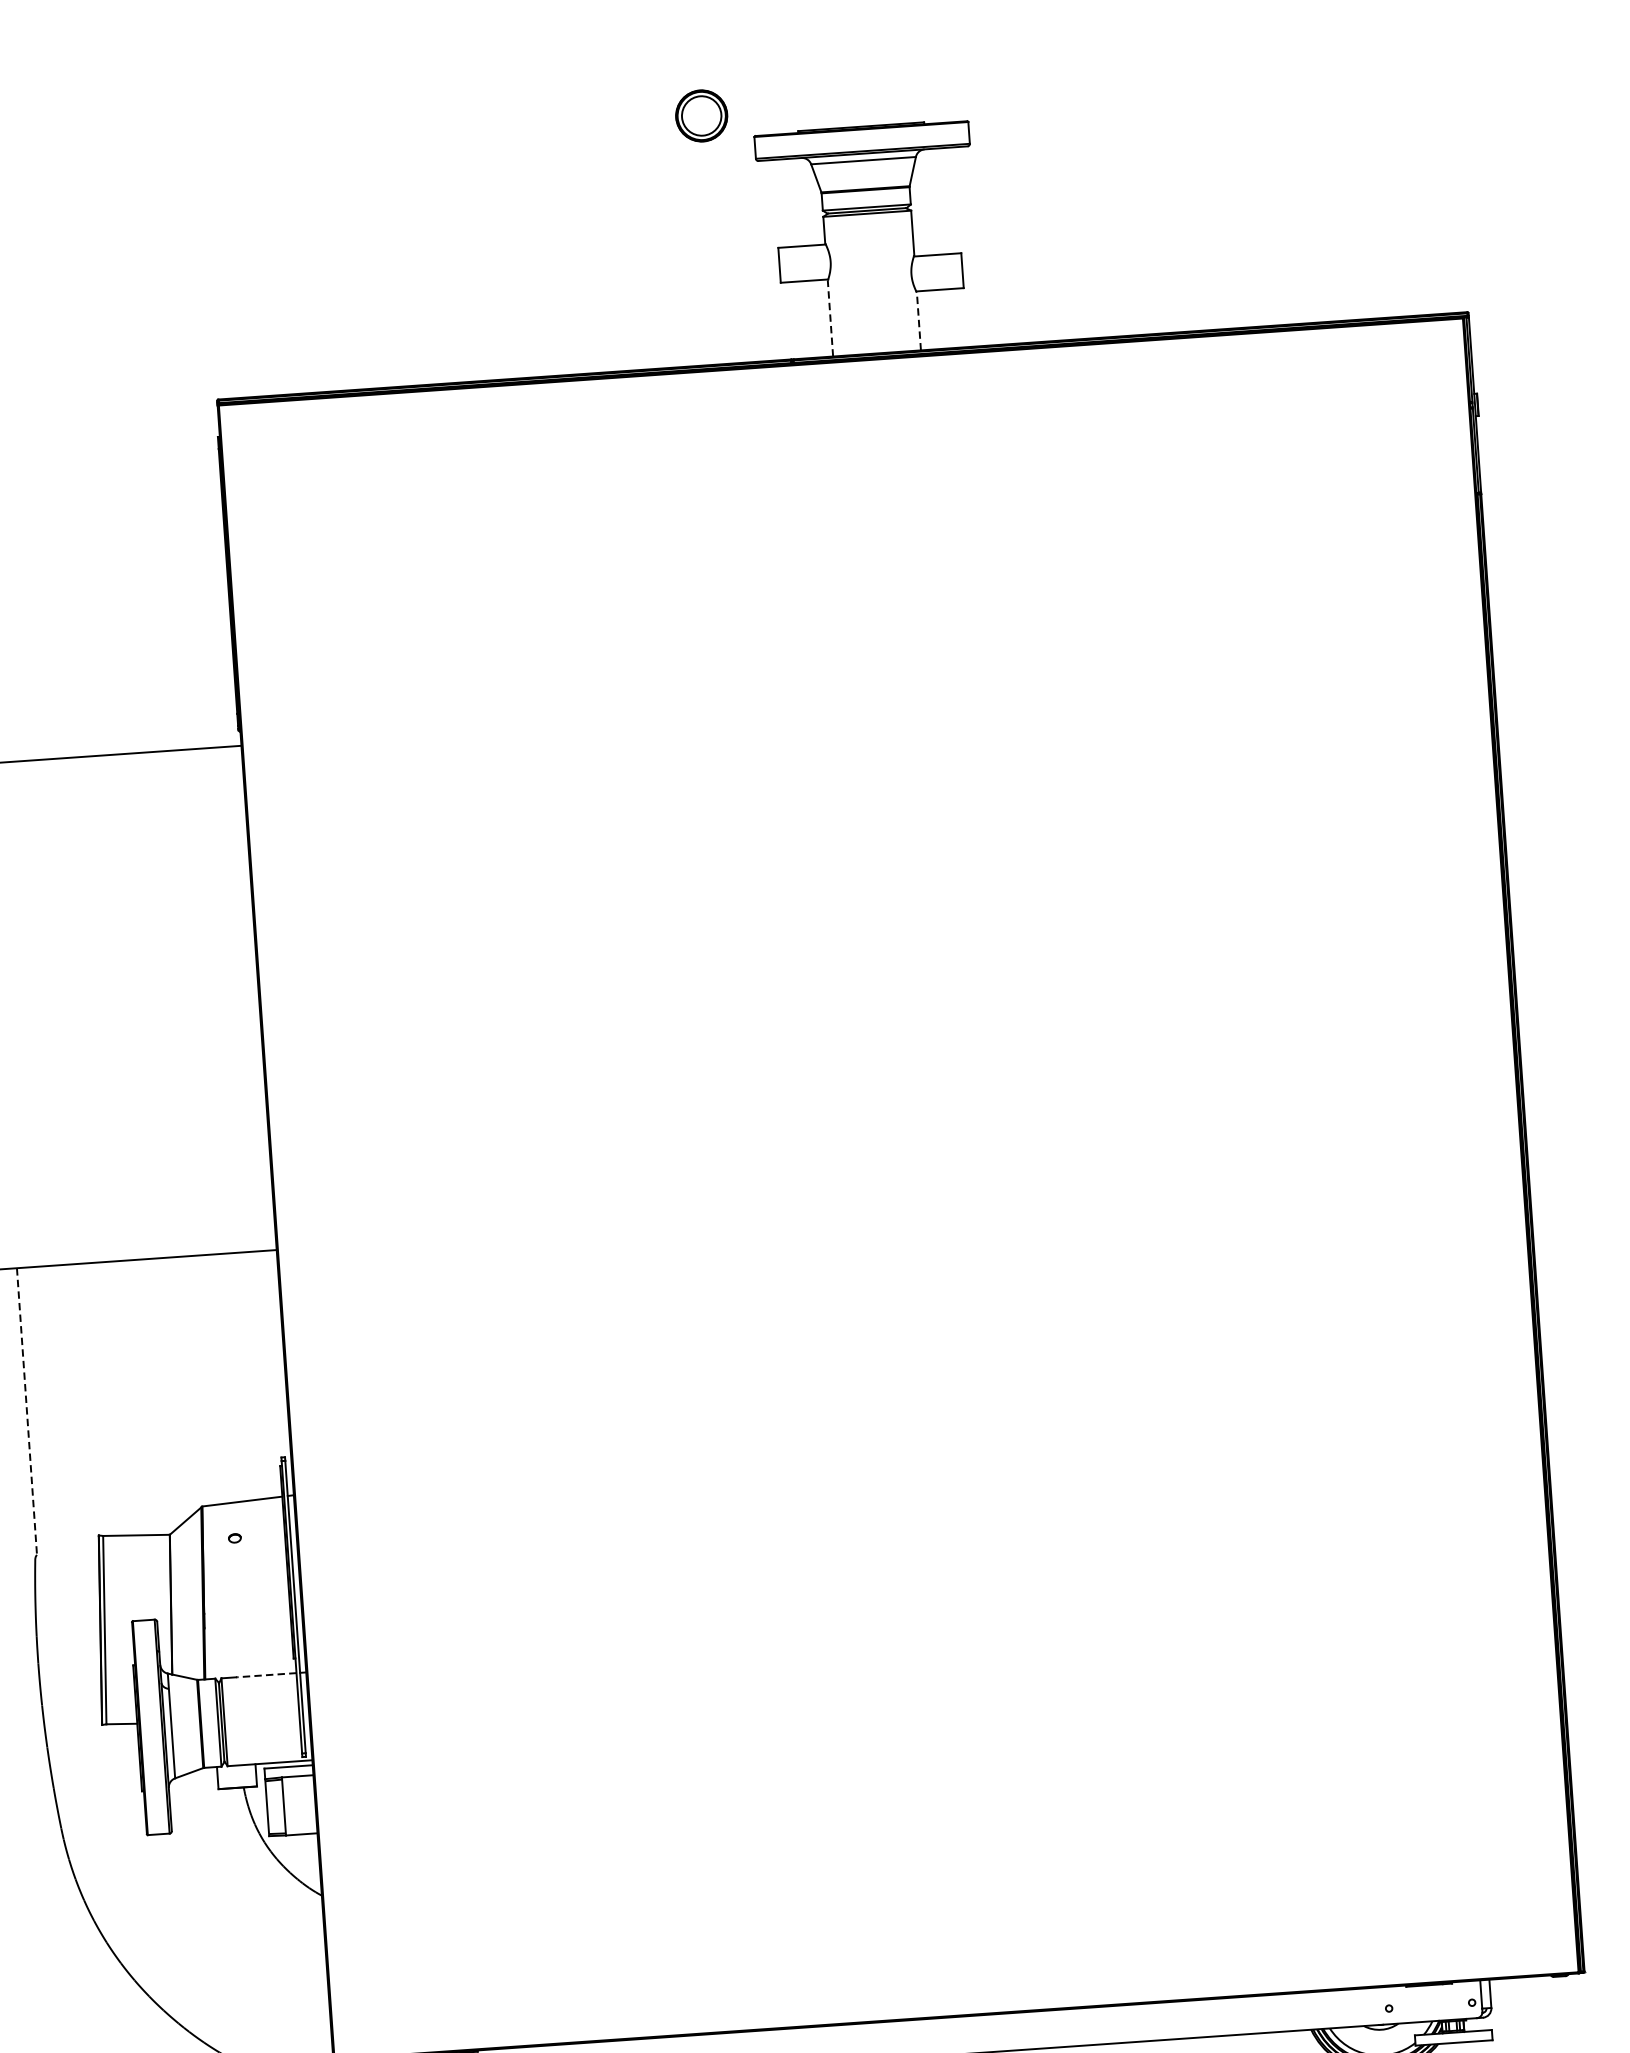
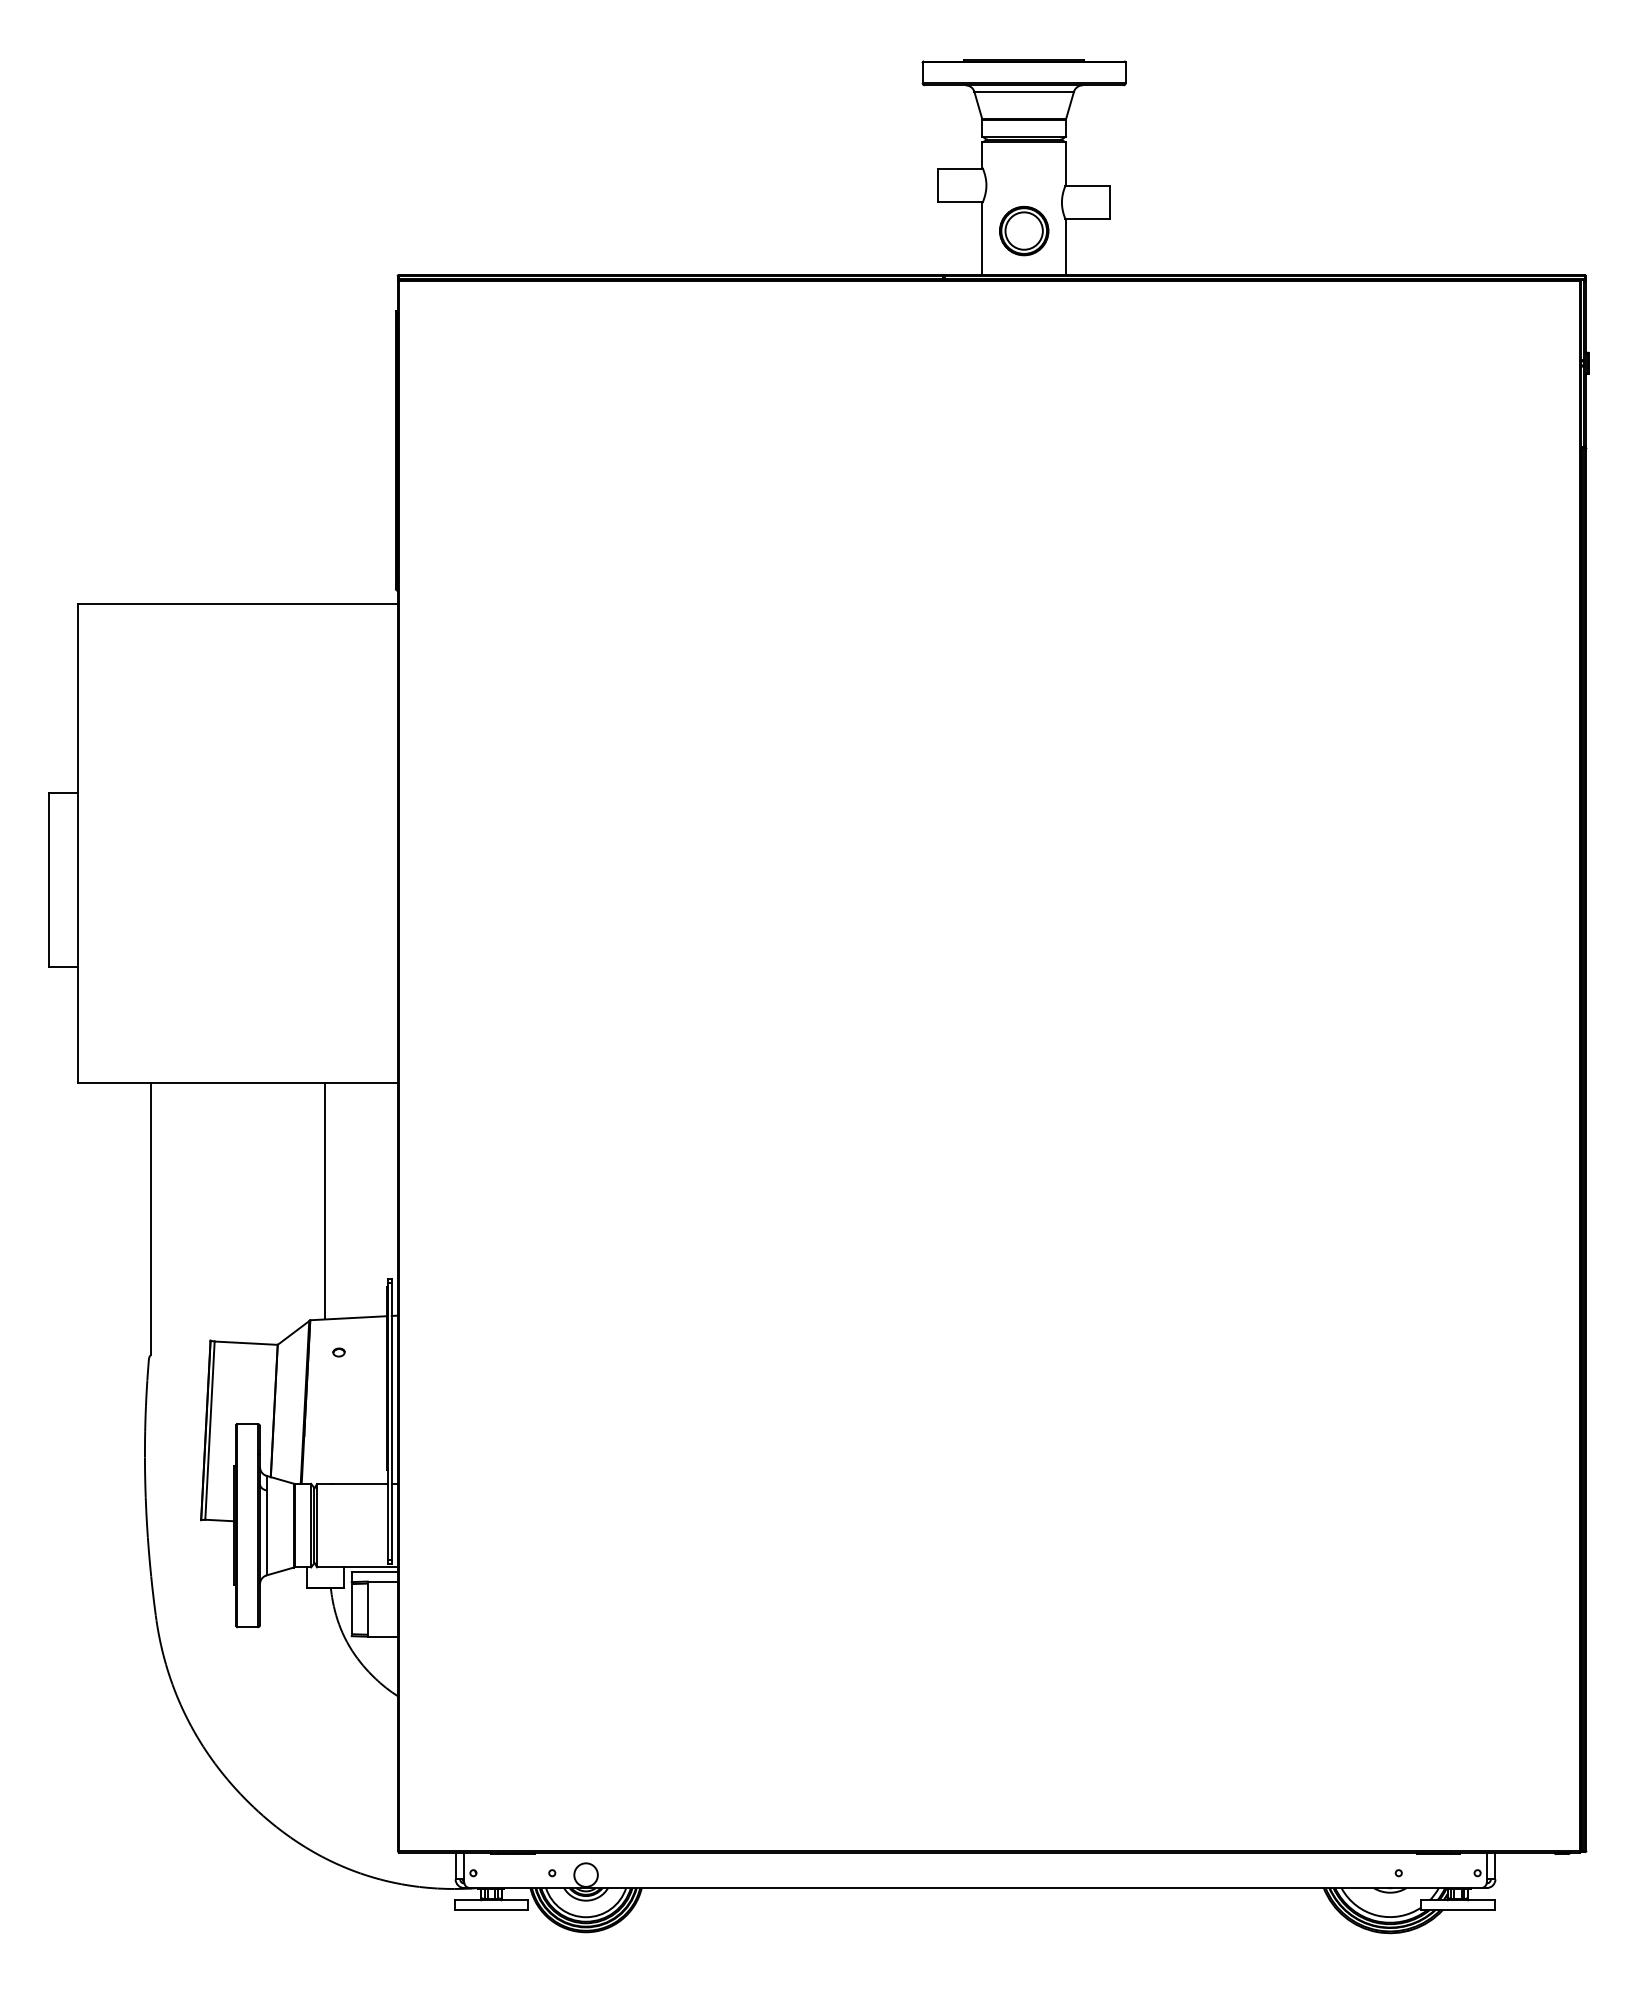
part: (702, 115) -> (1024, 230), moved
line: (830, 318) -> (982, 238), dashed -> solid
line: (918, 321) -> (1065, 247), dashed -> solid
line: (209, 1379) -> (325, 1200), added
line: (26, 1412) -> (150, 1219), dashed -> solid
line: (266, 1674) -> (359, 1483), dashed -> solid

